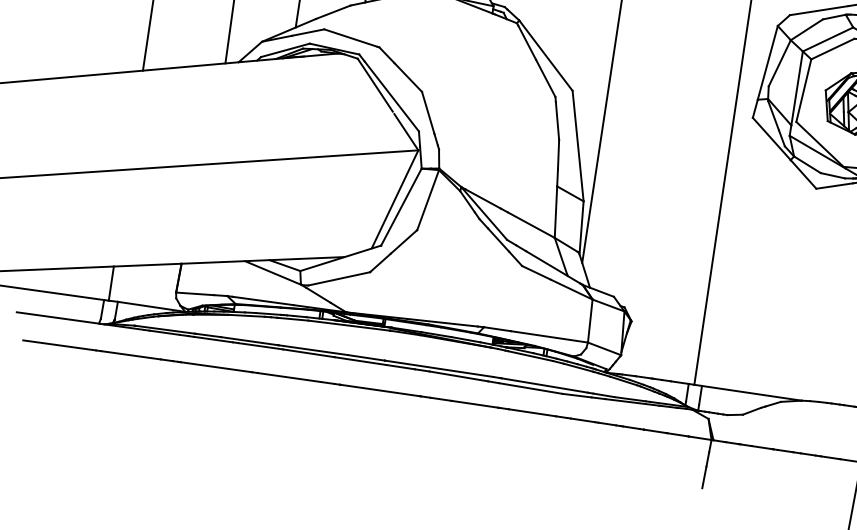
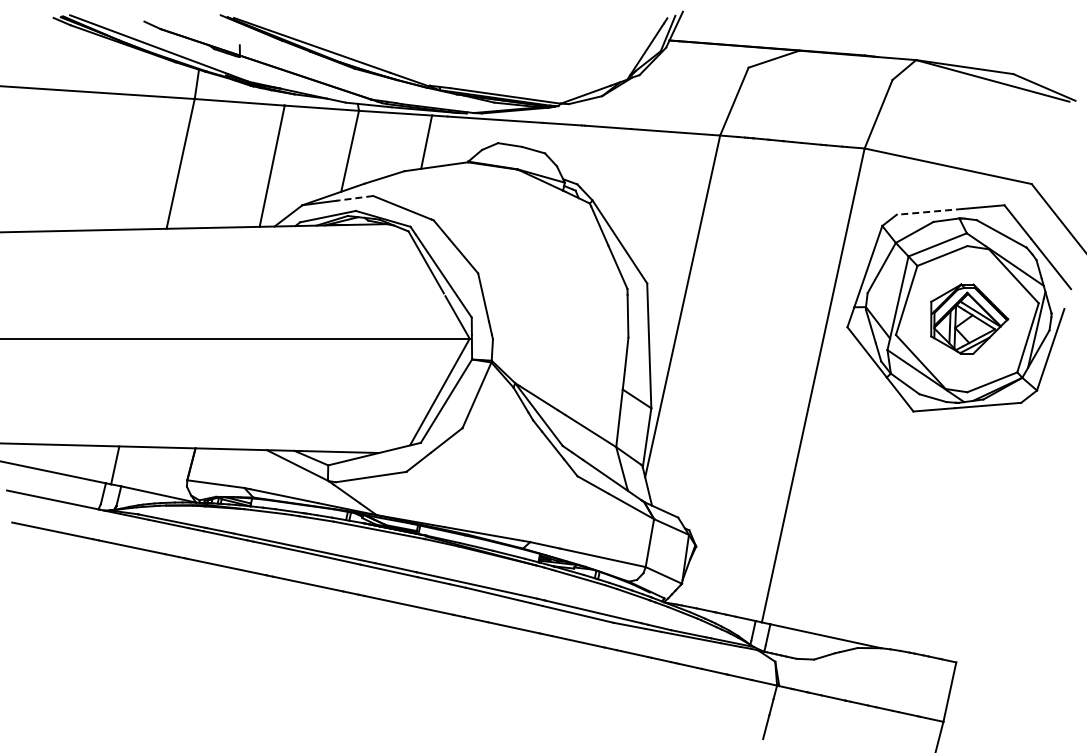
line: (818, 10) -> (929, 211), solid -> dashed
line: (307, 32) -> (354, 198), solid -> dashed

